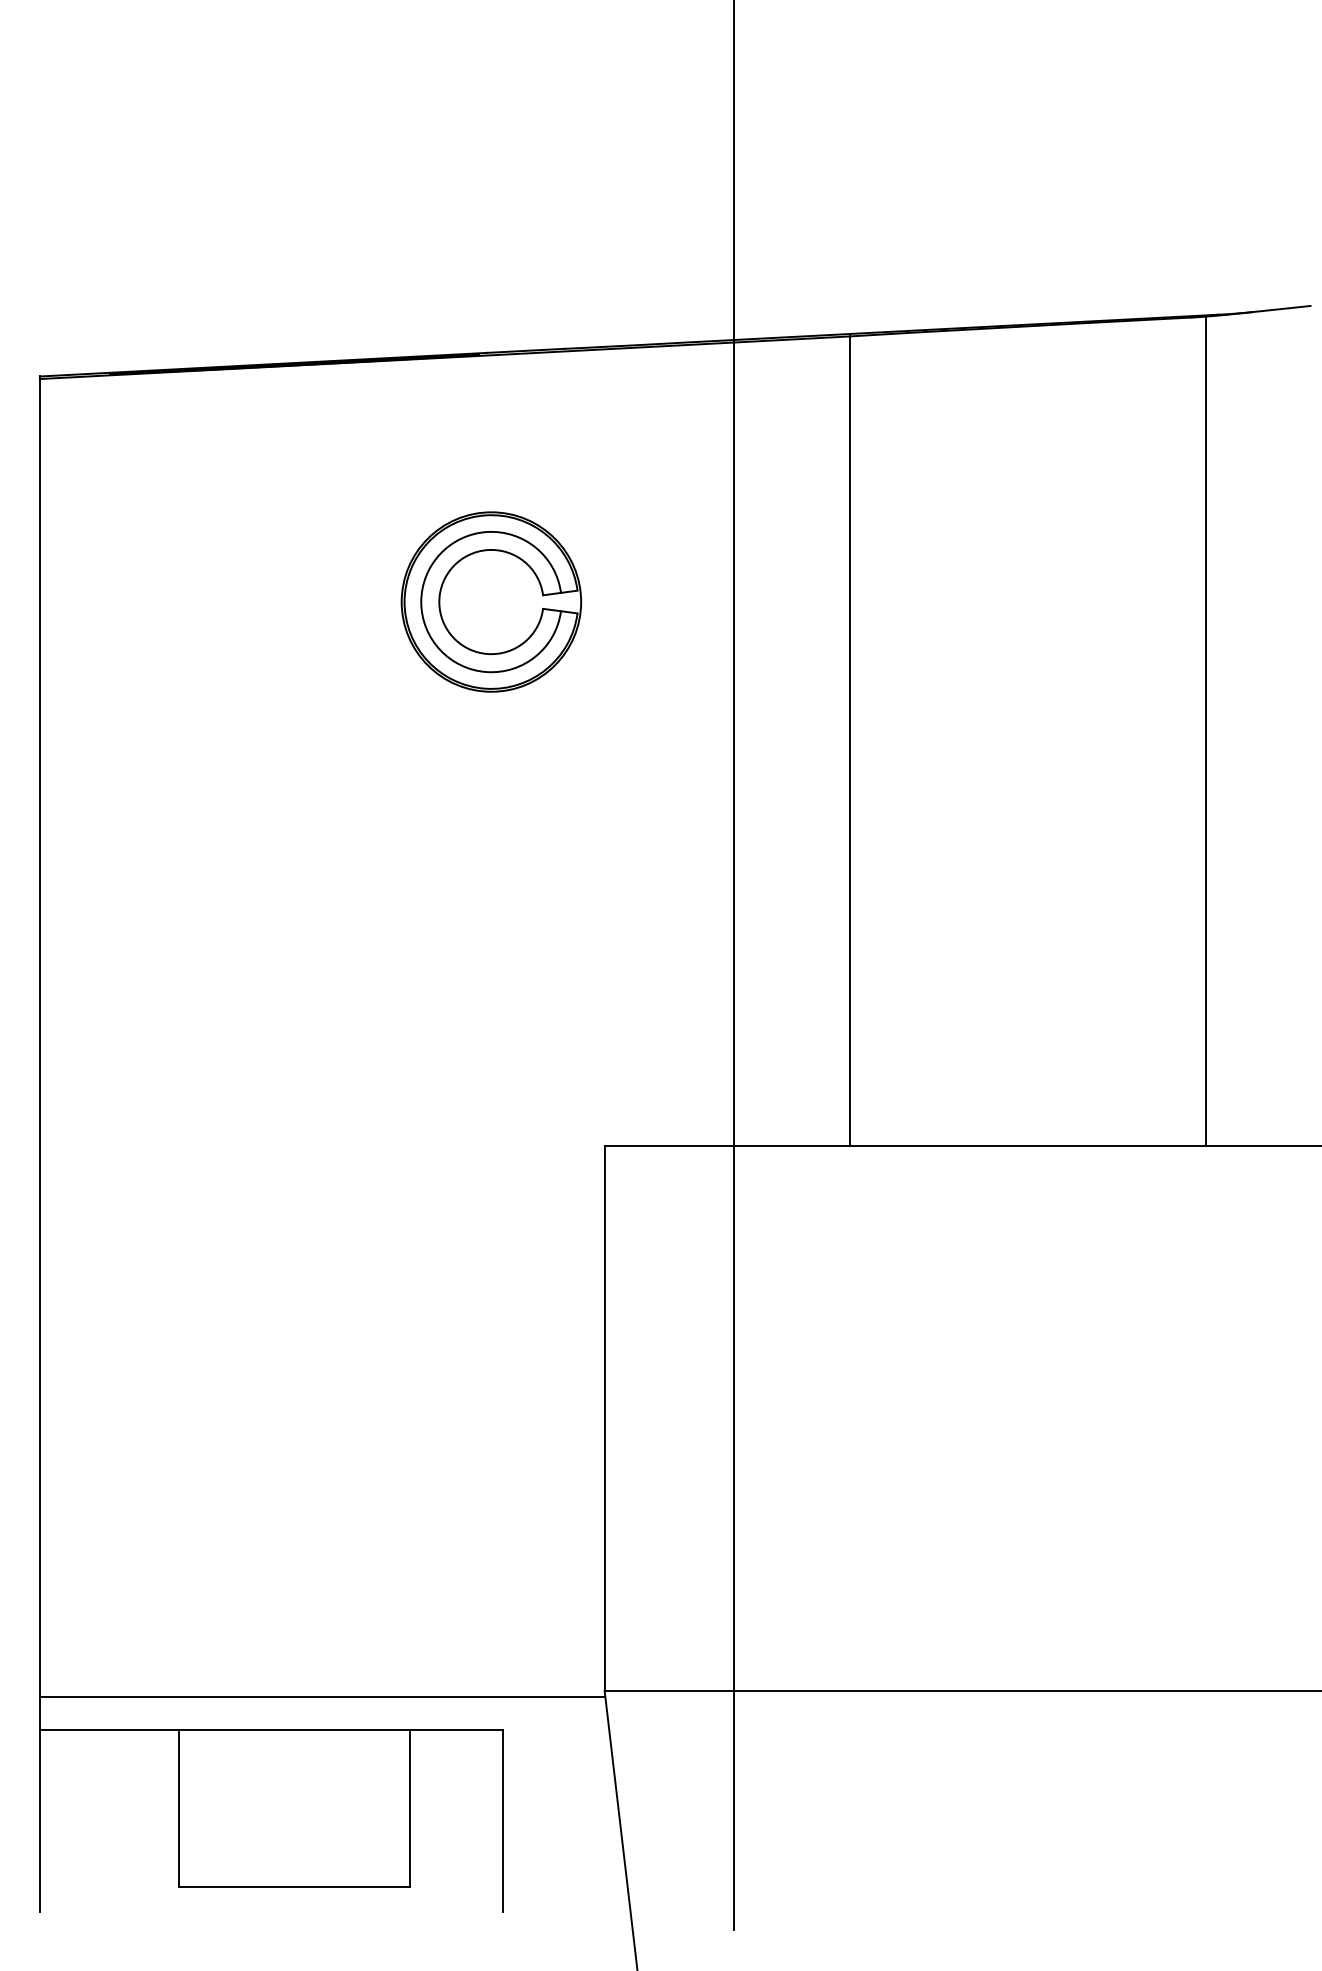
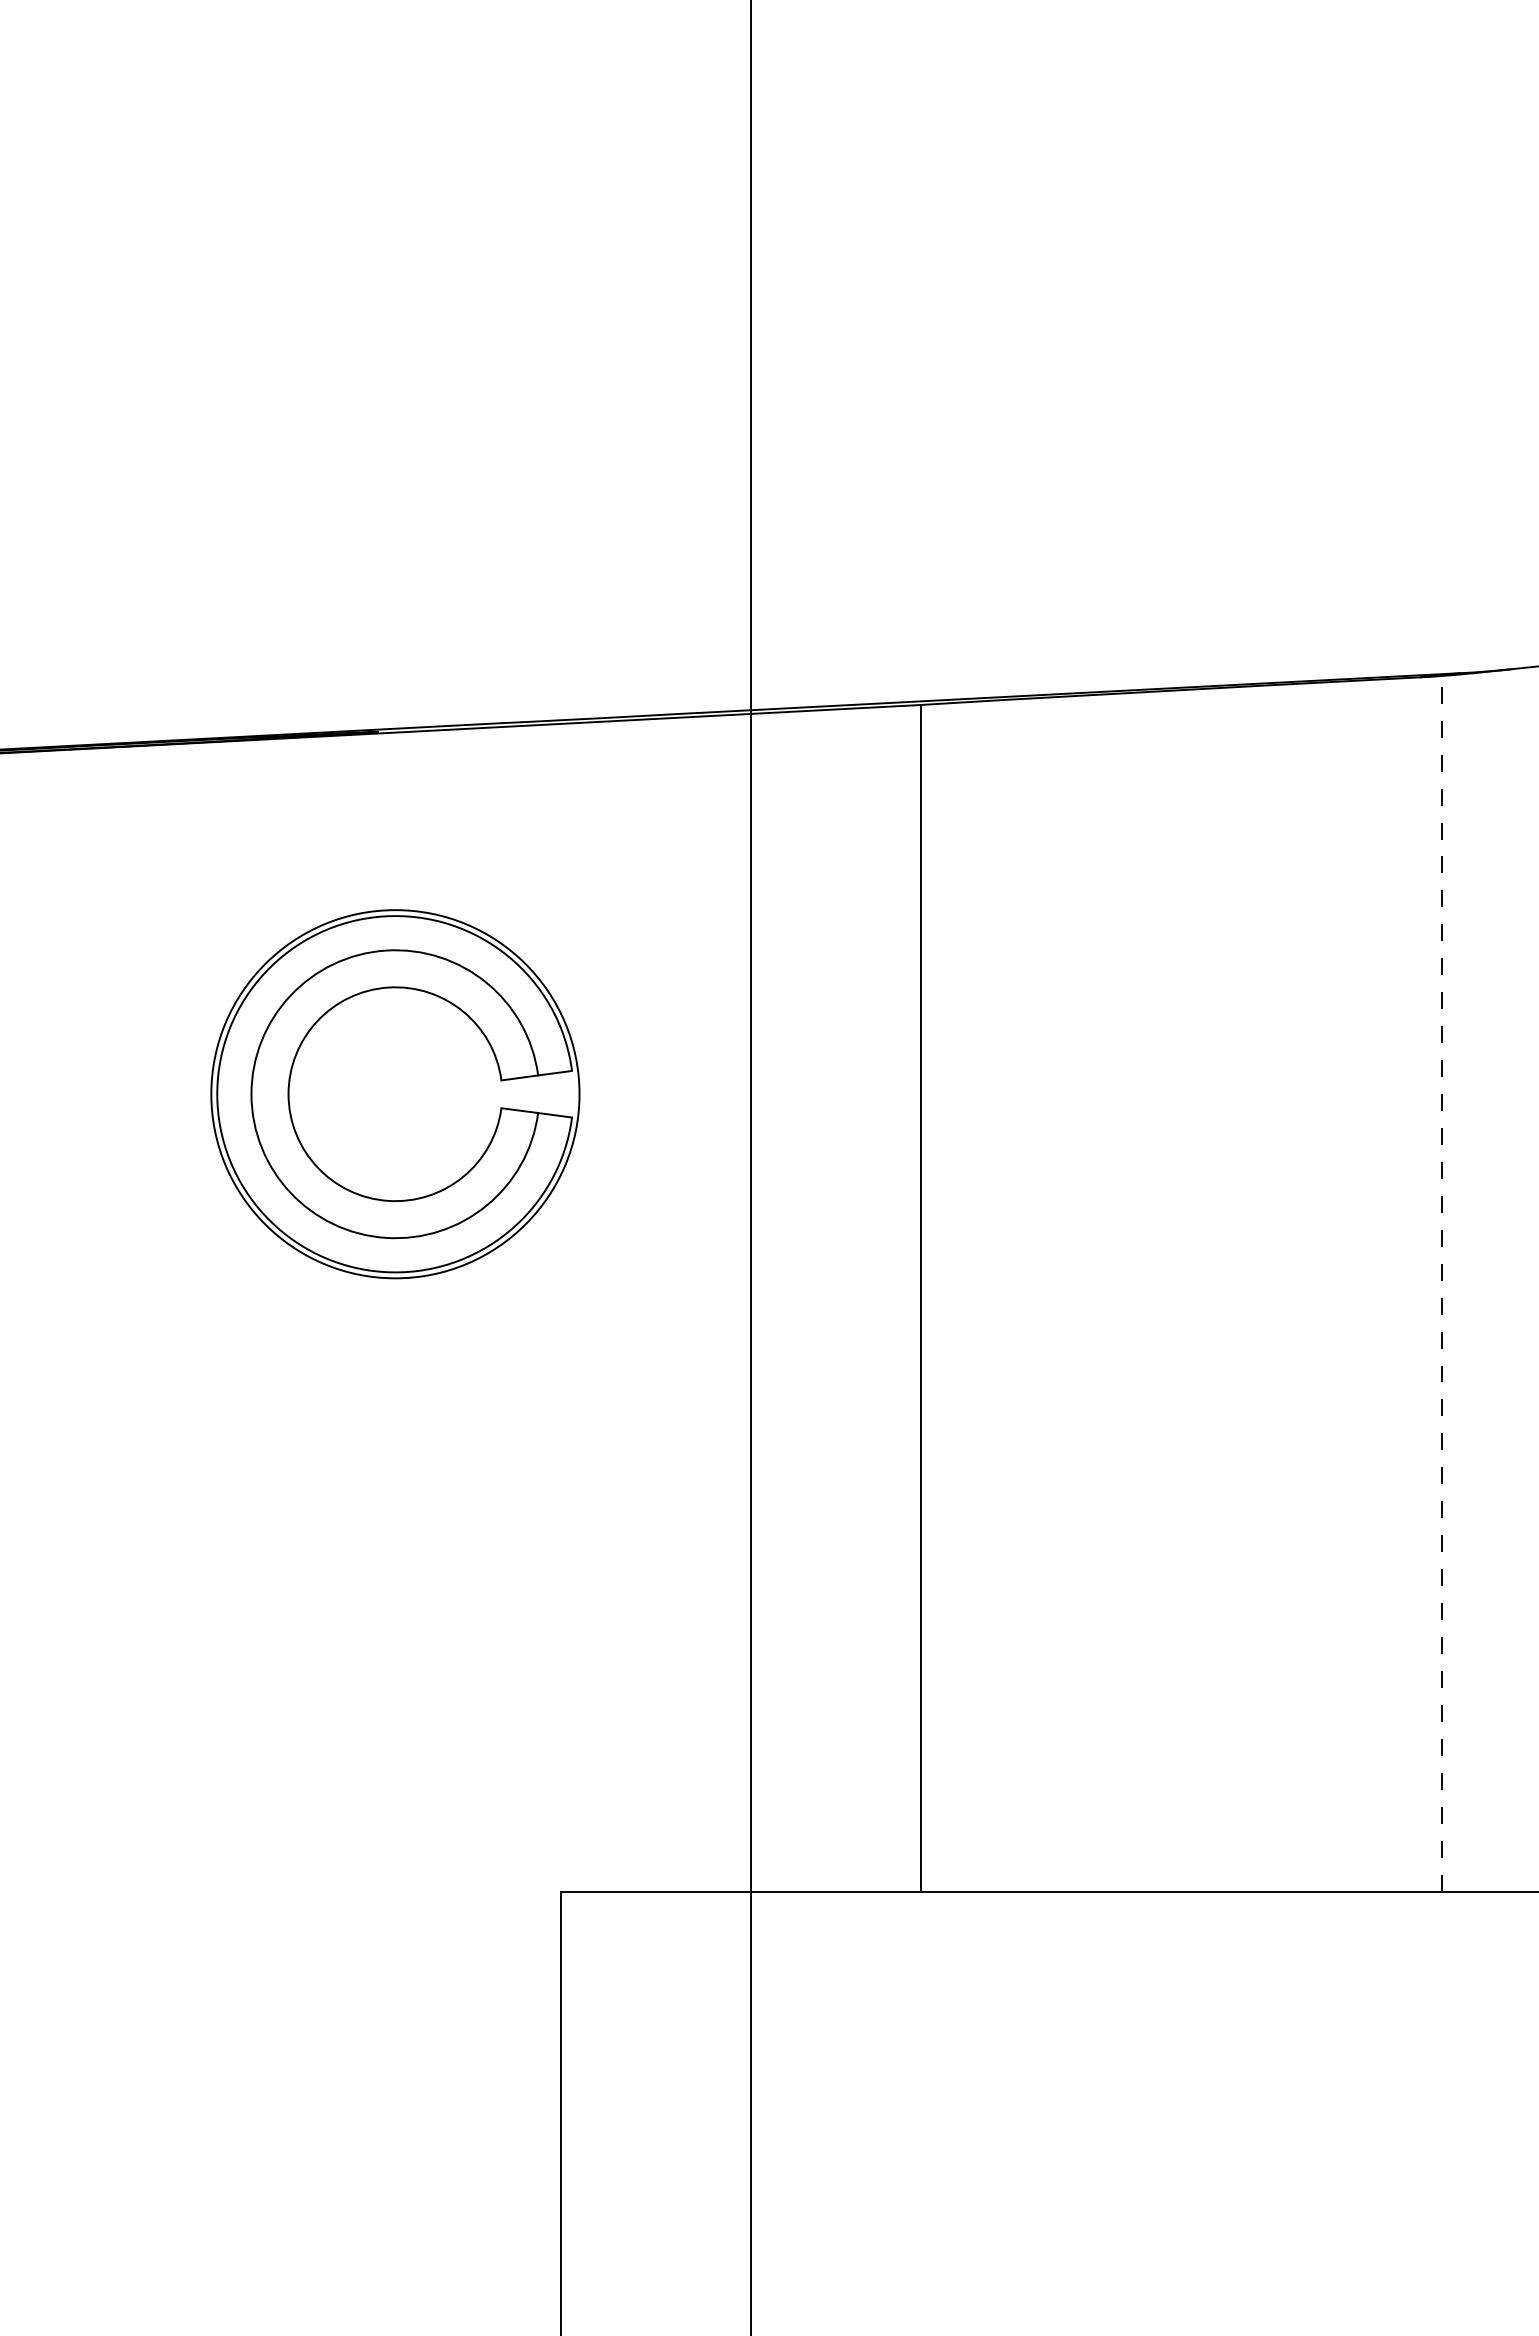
part: (491, 601) -> (395, 1093), size x1.4
line: (1205, 731) -> (1441, 1283), solid -> dashed

